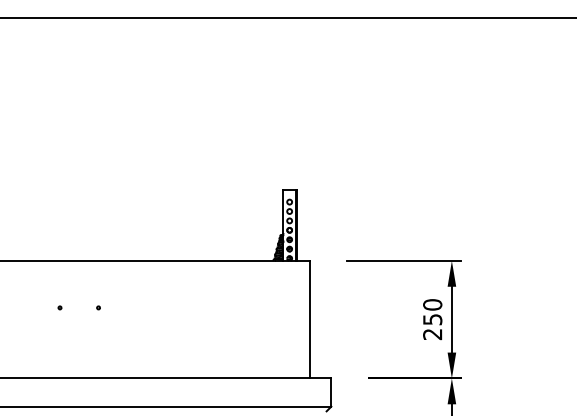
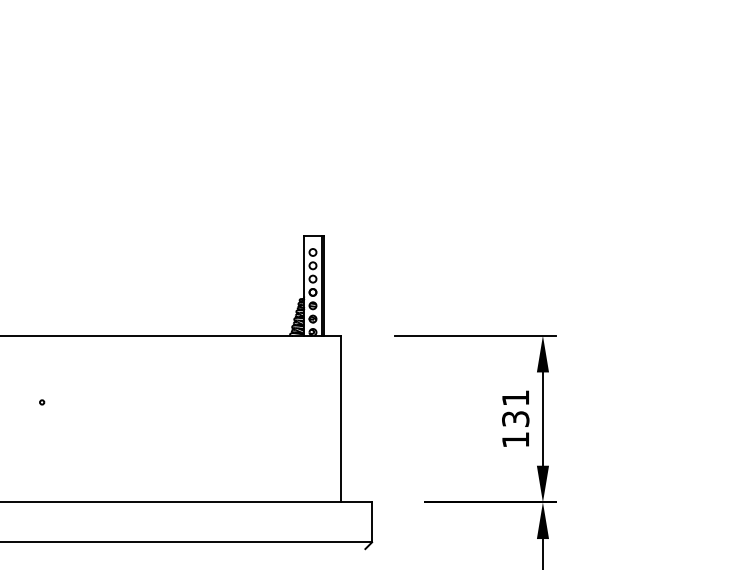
text: (432, 319) -> (515, 418), 250 -> 131

